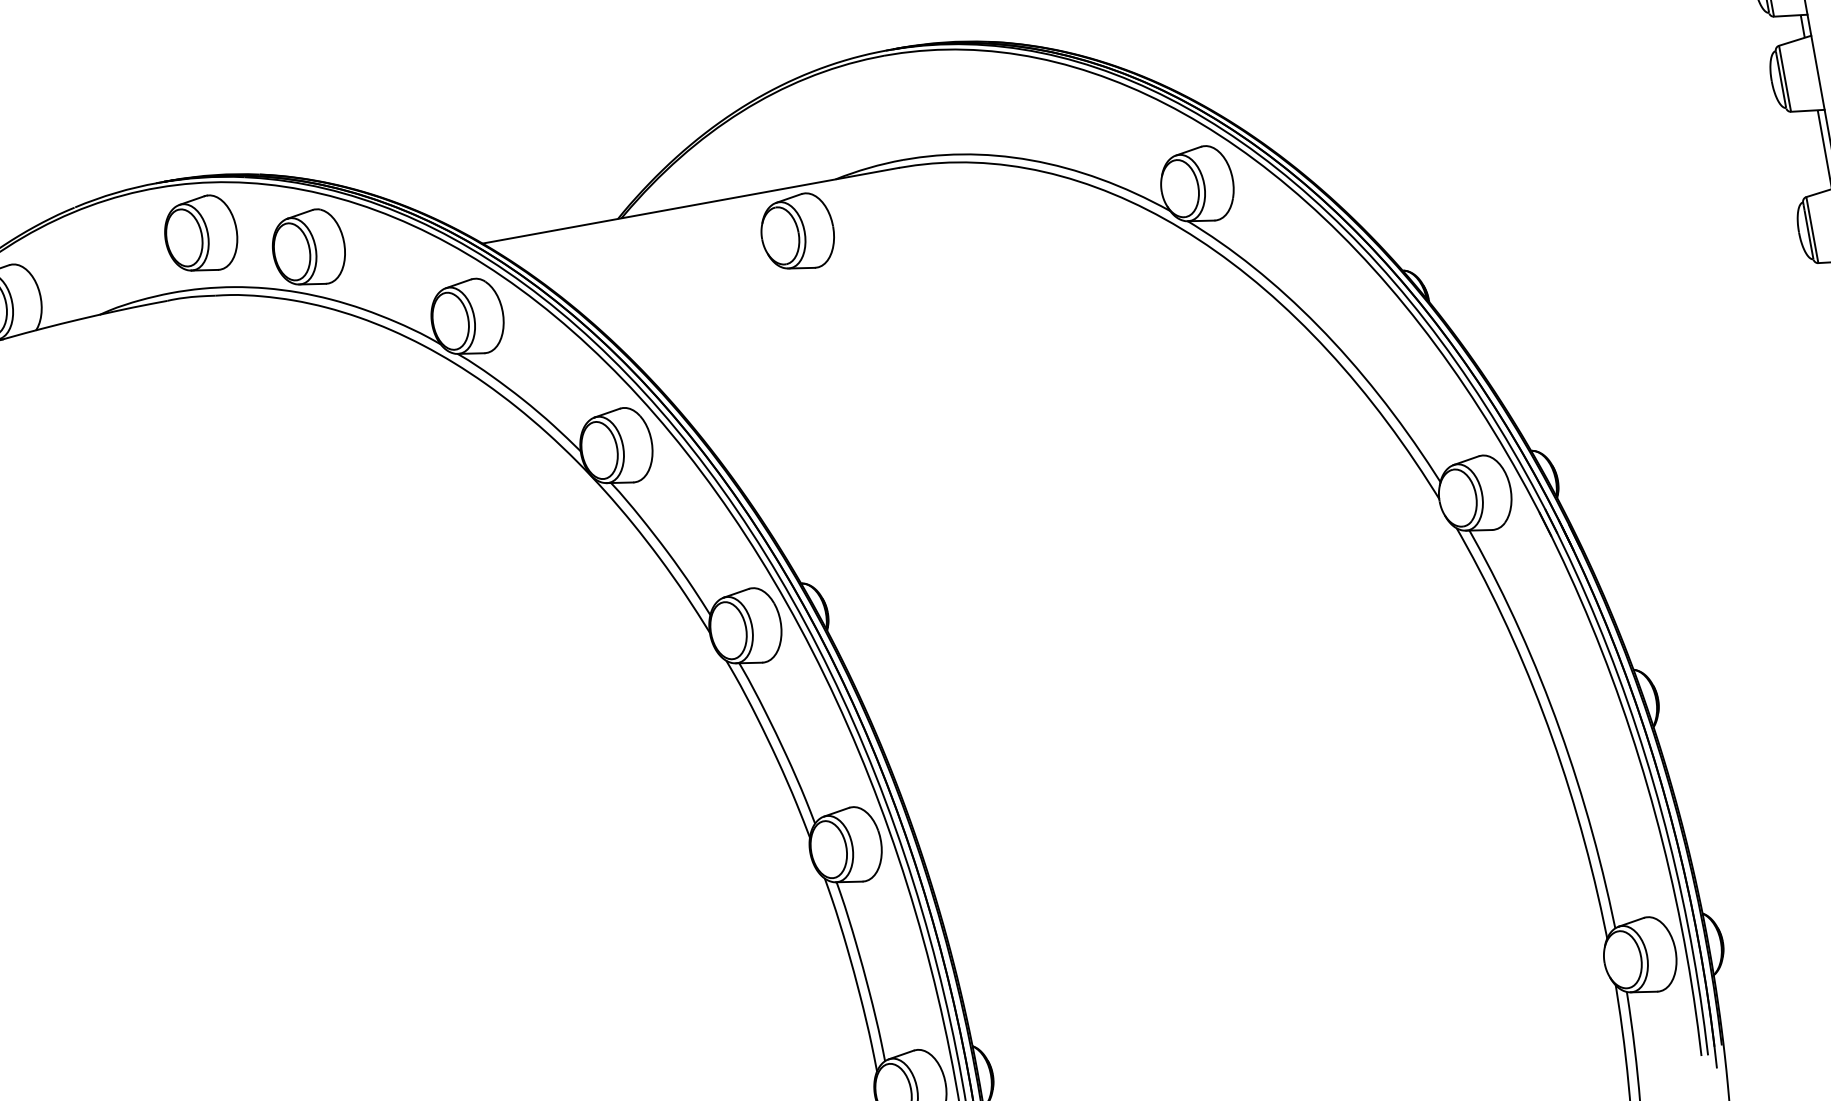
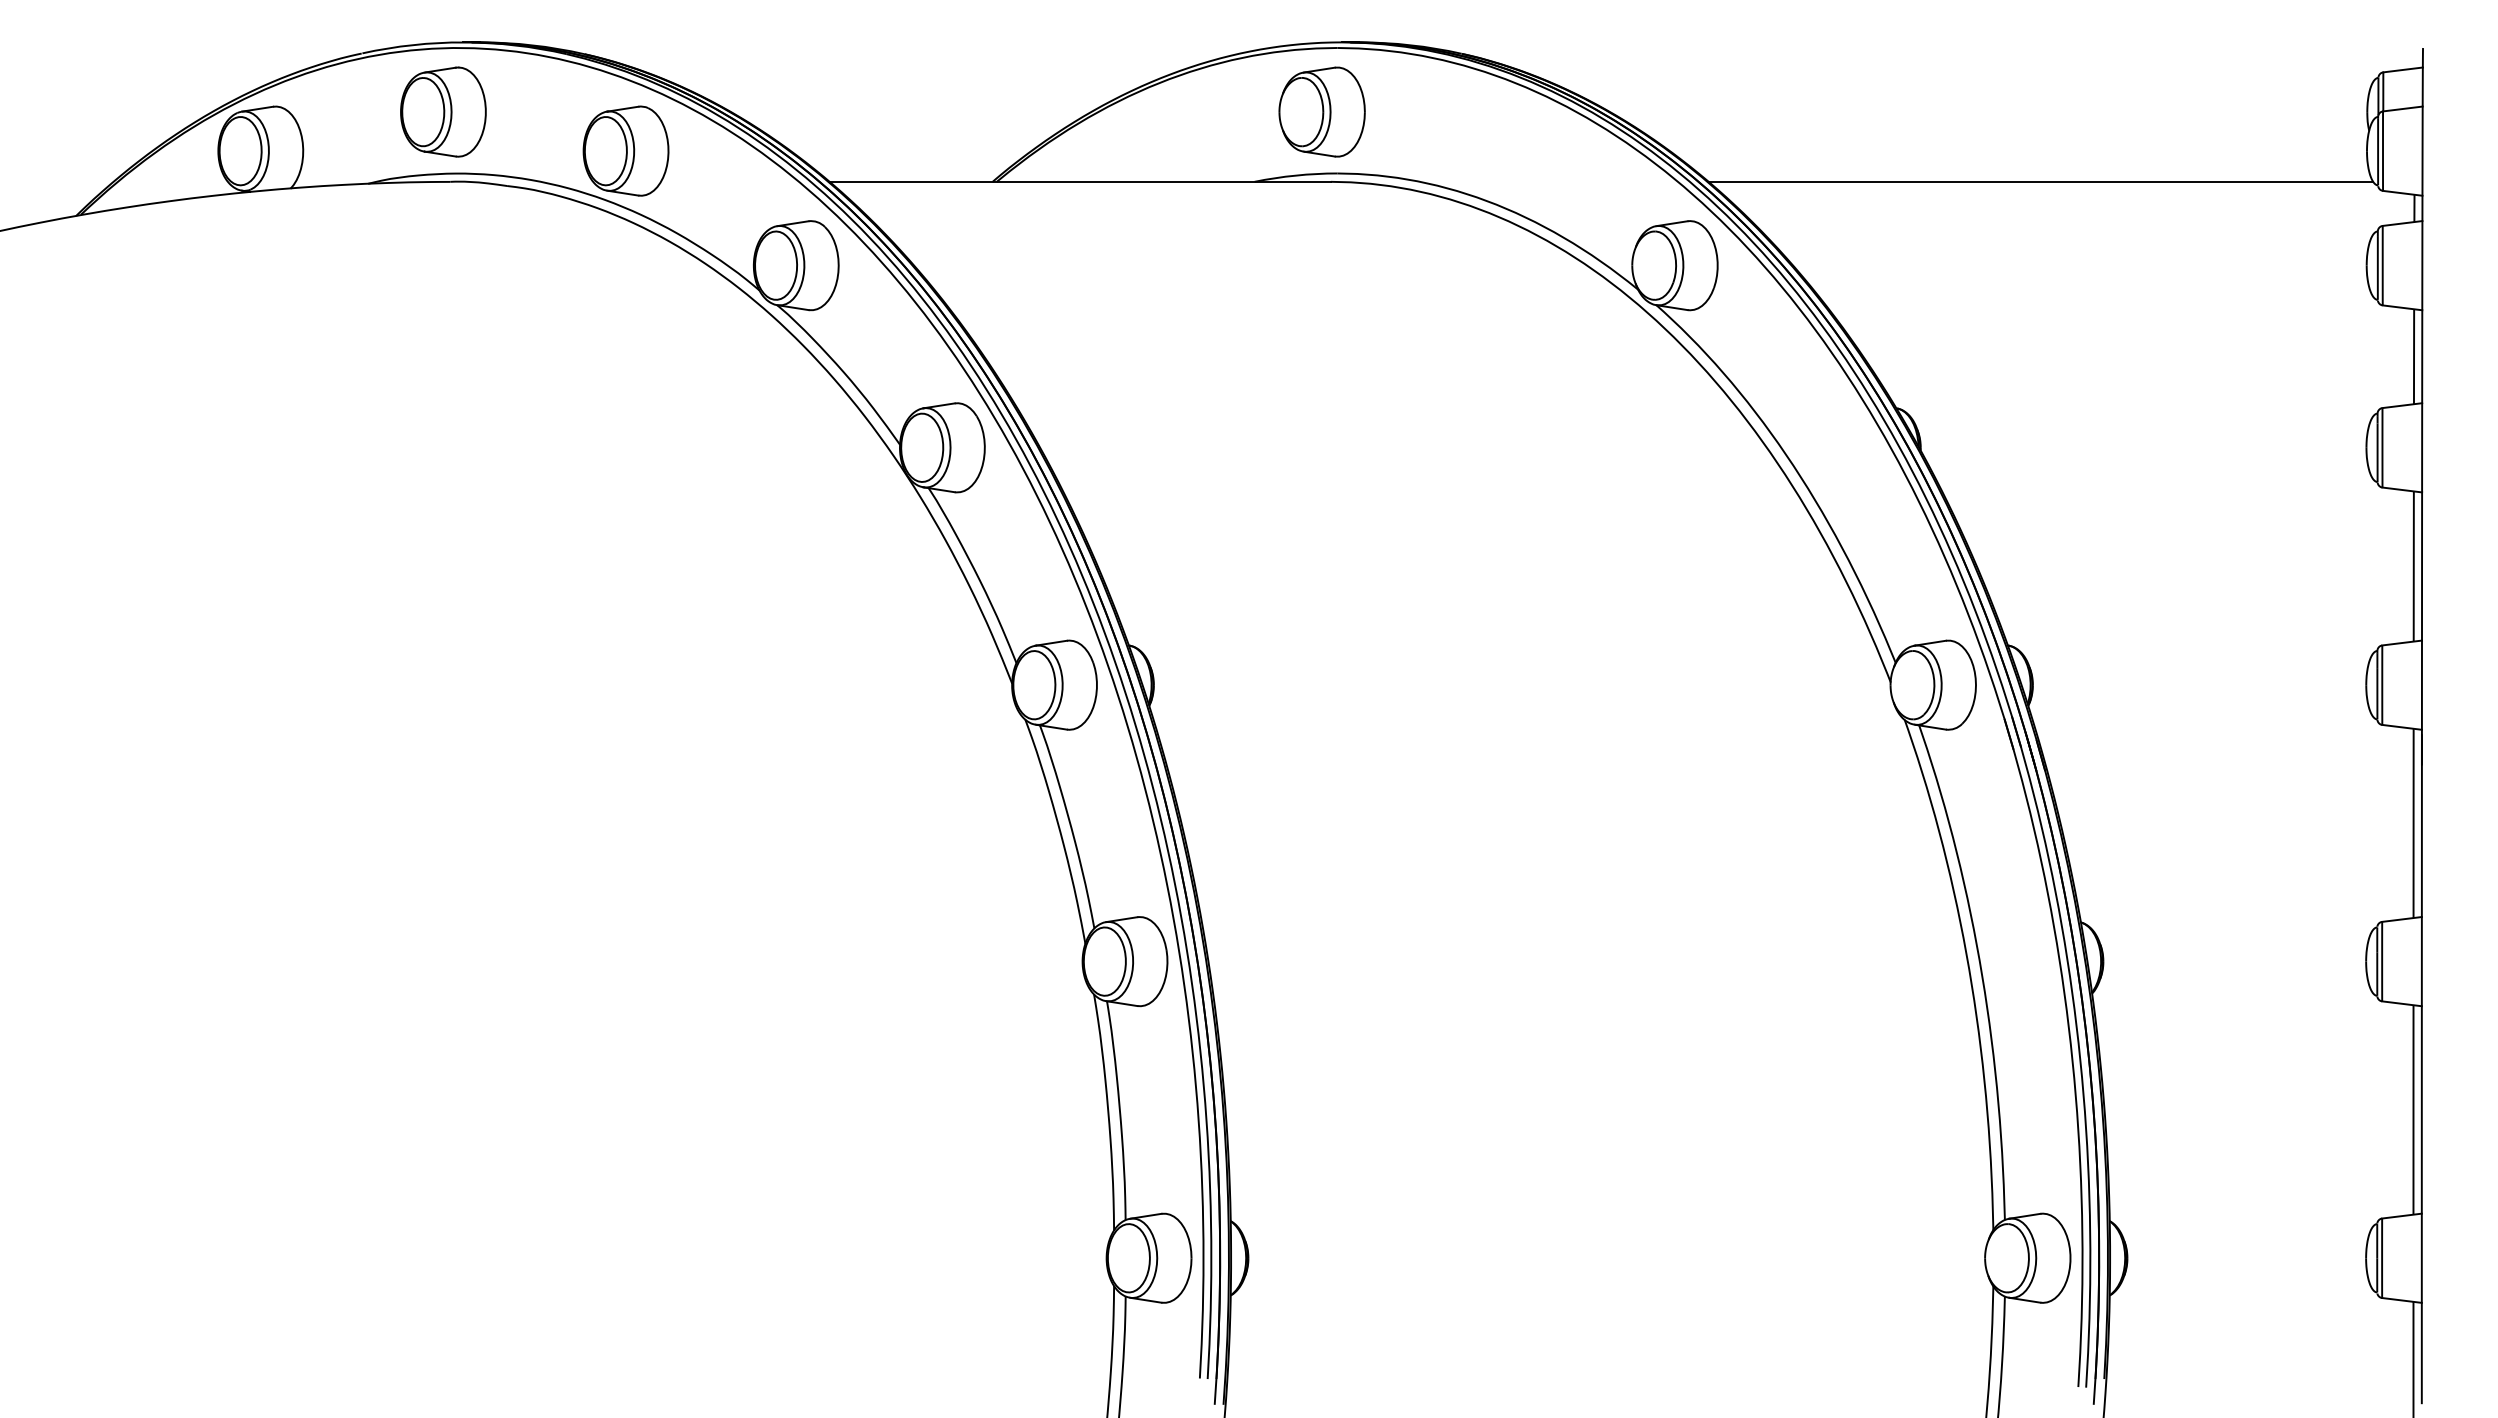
line: (1488, 60) -> (2040, 181), added
part: (797, 232) -> (1321, 111), moved
part: (201, 234) -> (443, 111), moved

